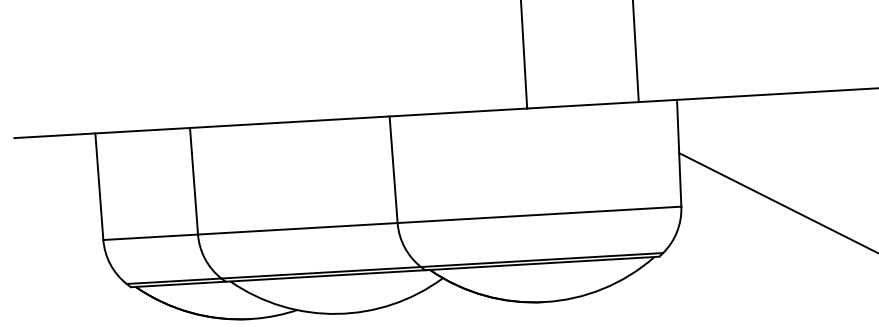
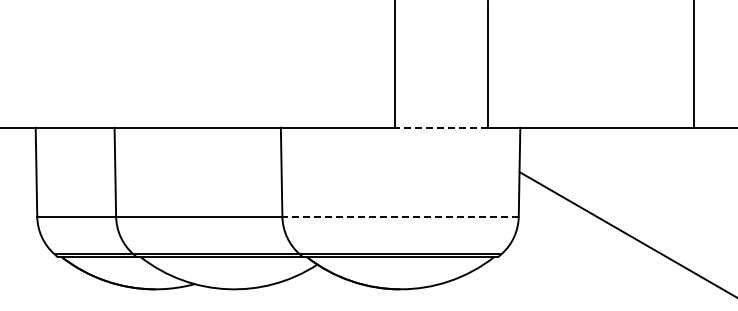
line: (582, 105) -> (441, 127), solid -> dashed
line: (539, 214) -> (400, 216), solid -> dashed

